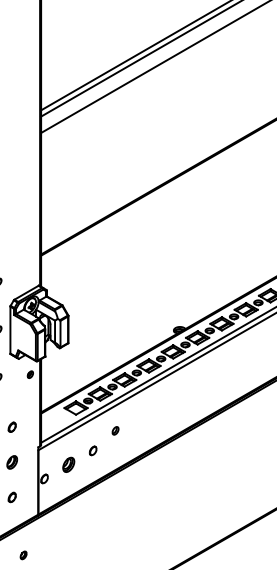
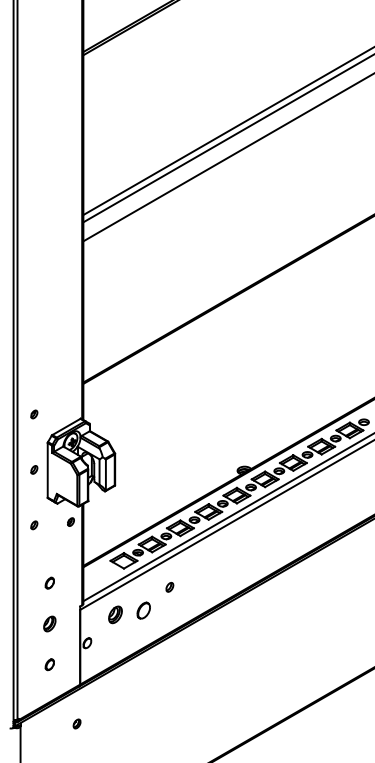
part: (92, 450) -> (143, 610), size x1.6
part: (68, 464) -> (115, 614), moved
part: (23, 554) -> (76, 723), moved

